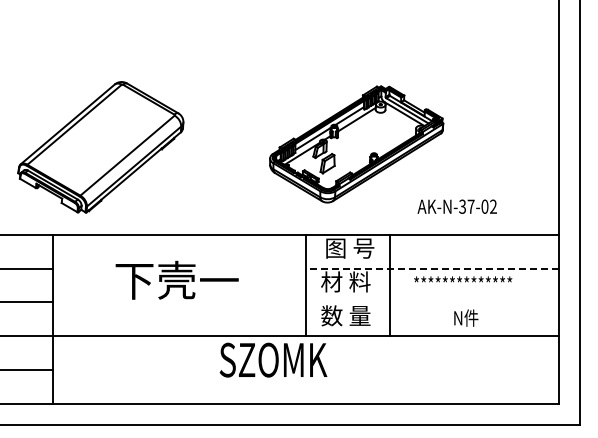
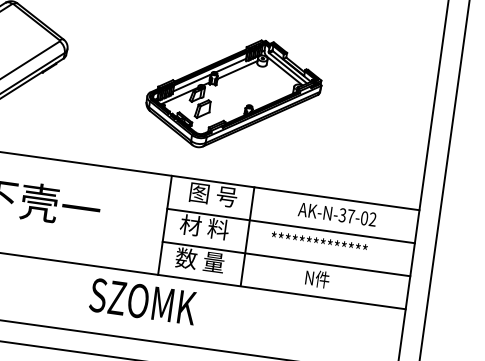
text: (456, 206) -> (336, 214), moved
line: (432, 268) -> (291, 225), dashed -> solid
line: (431, 302) -> (285, 258), added
text: (273, 359) -> (143, 301), moved

